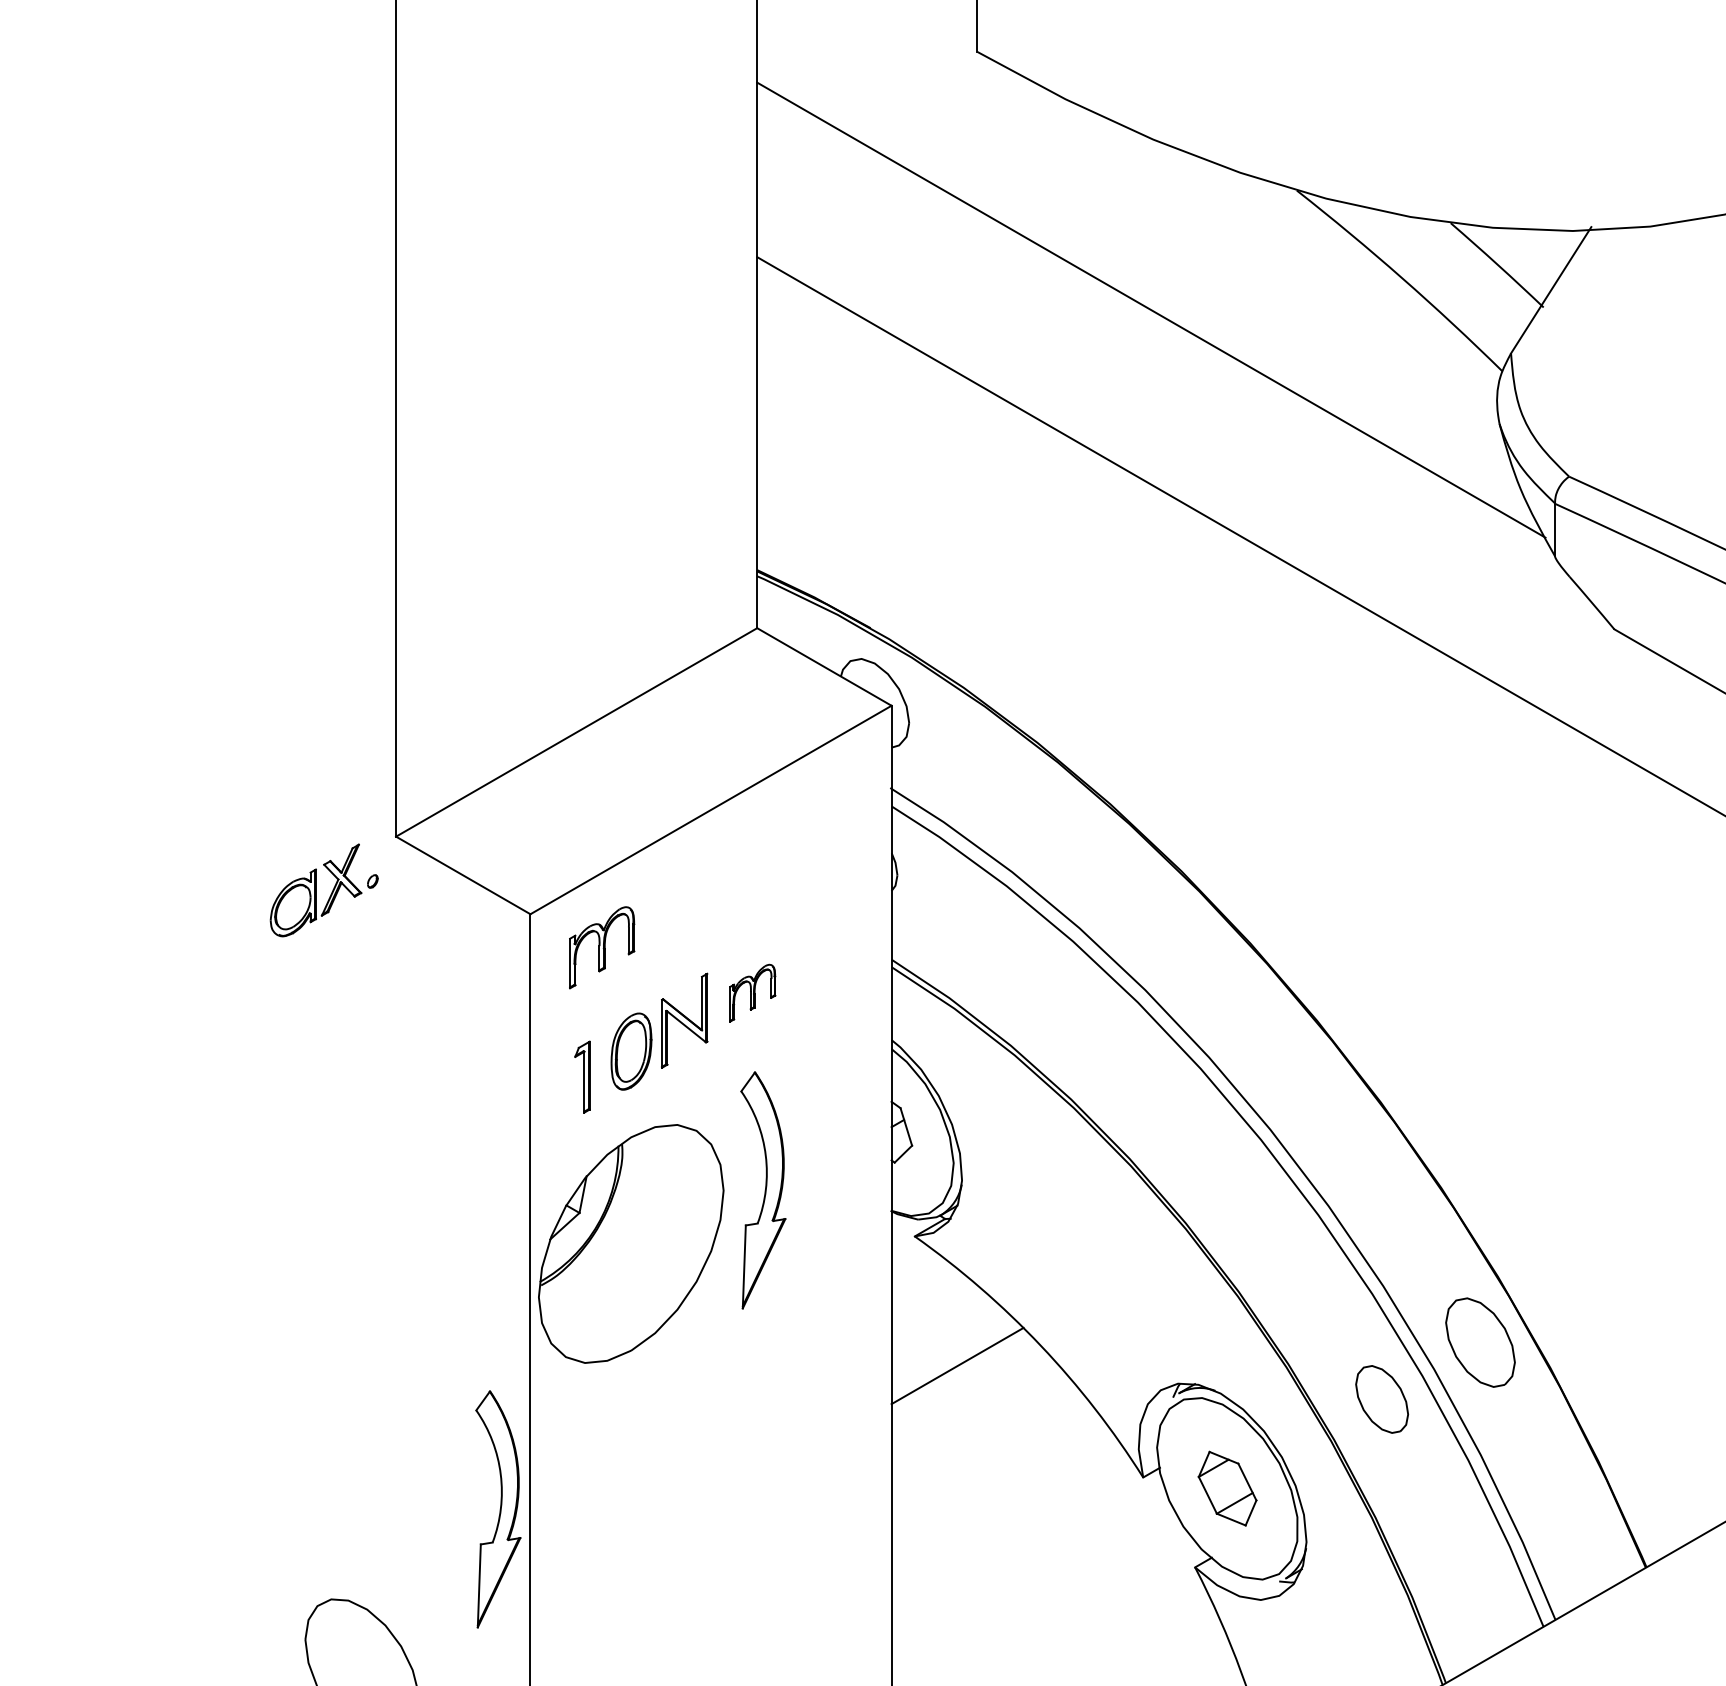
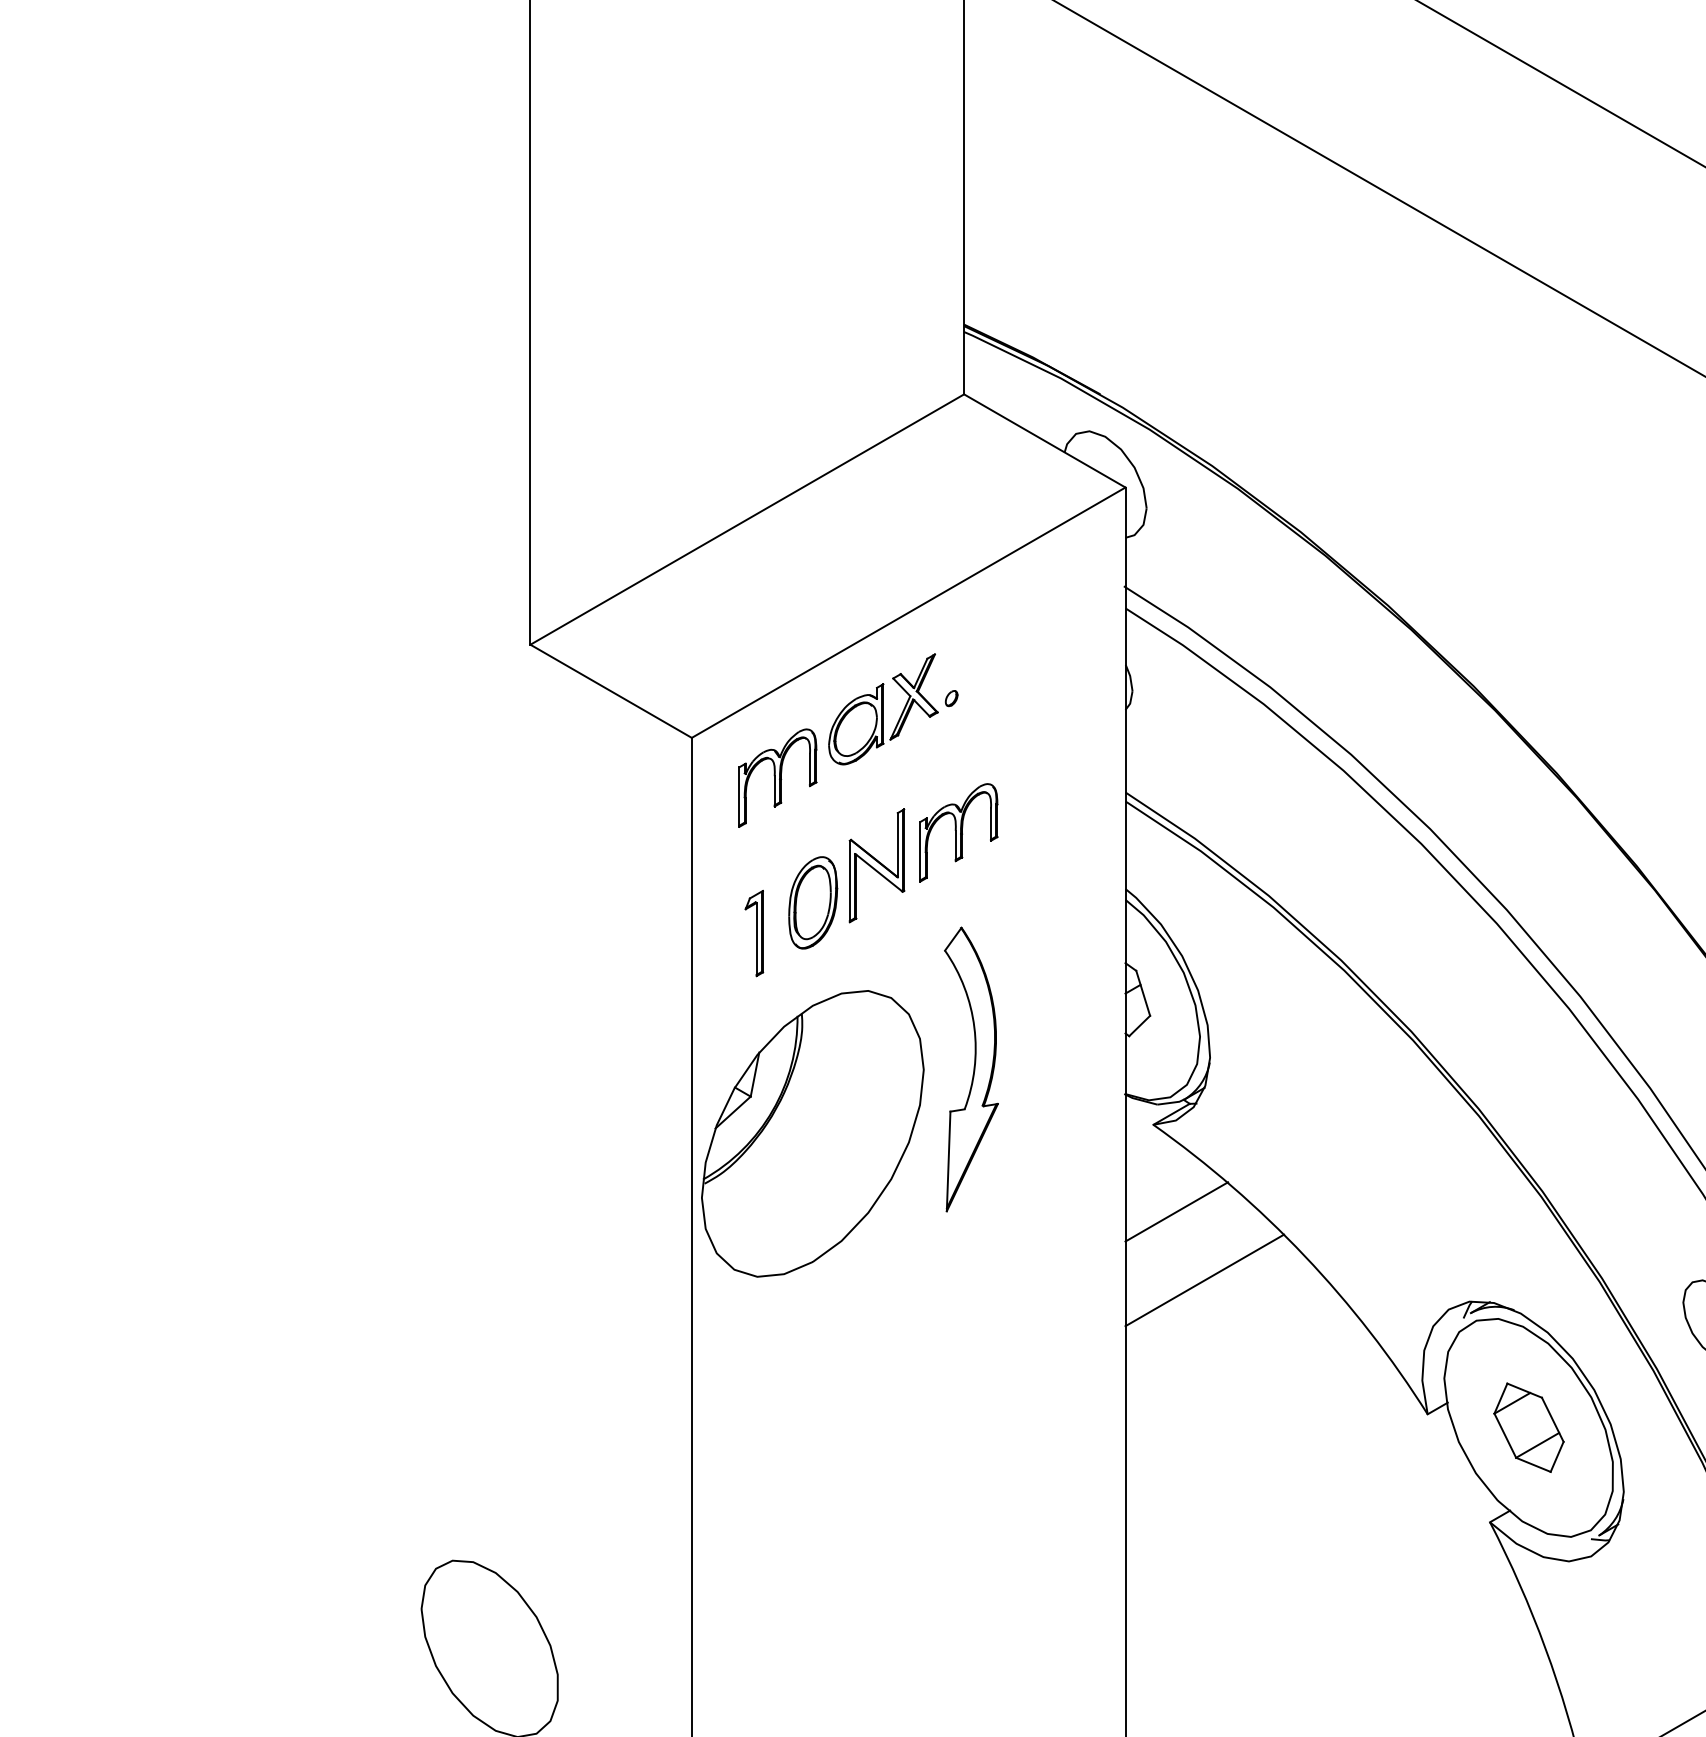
part: (316, 890) -> (884, 709), moved
part: (752, 992) -> (958, 831), size x1.43
line: (934, 1308) -> (1177, 1211), added
part: (498, 1509) -> (653, 1452), removed

